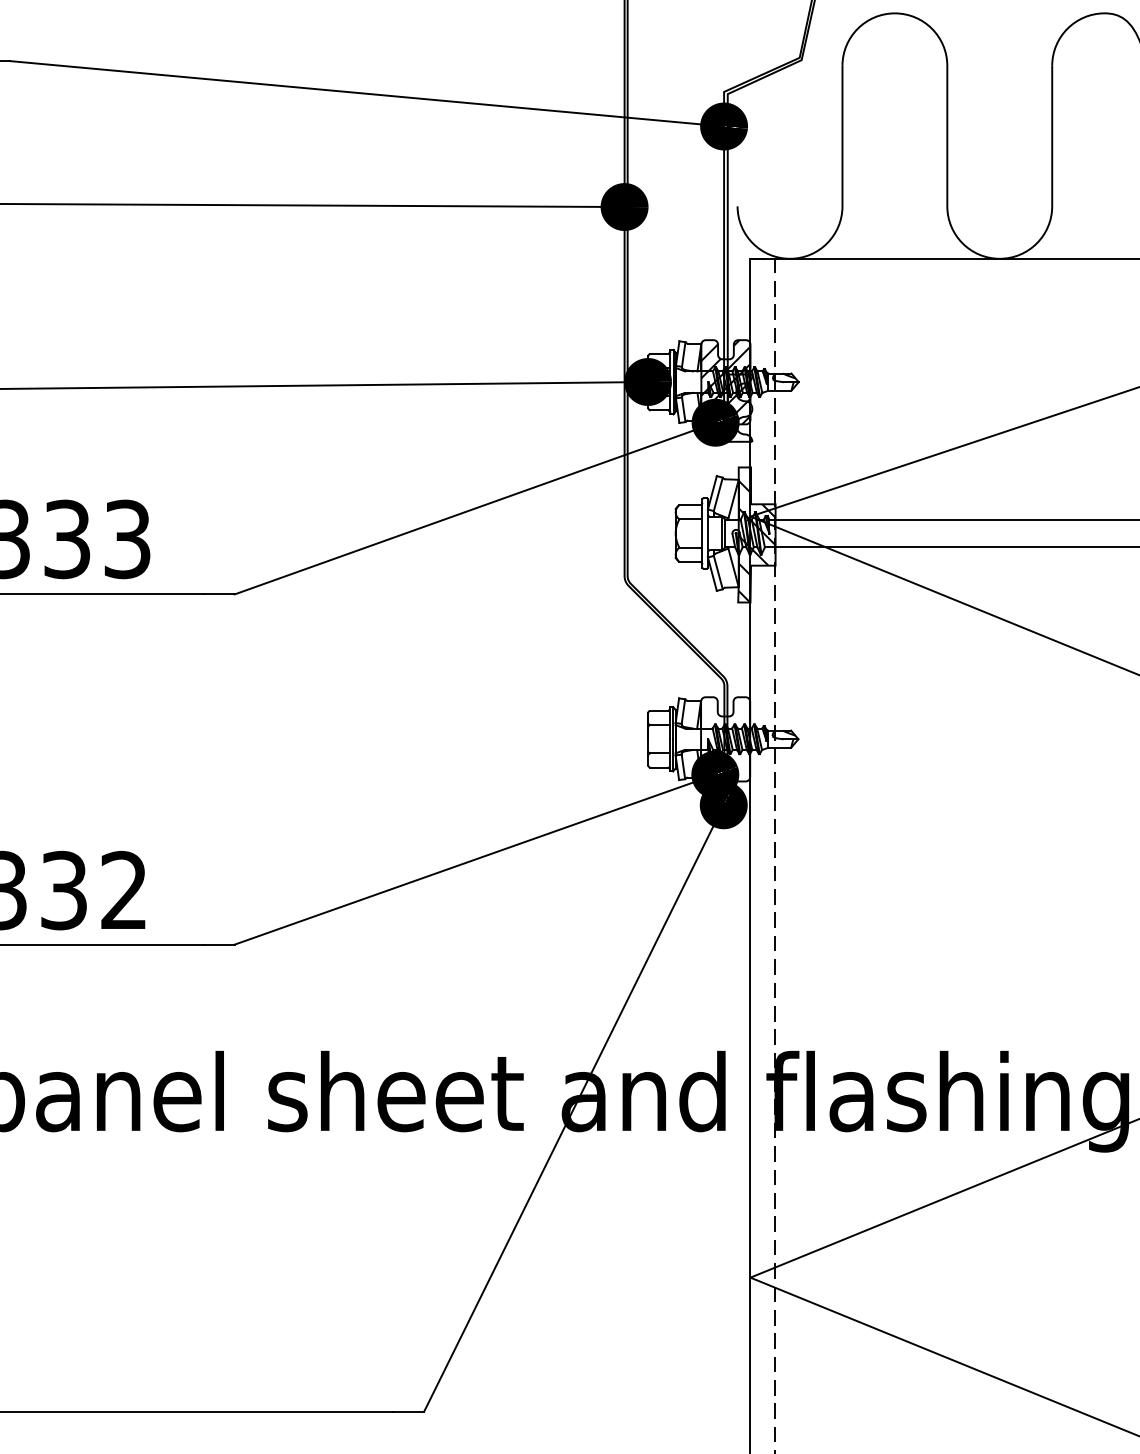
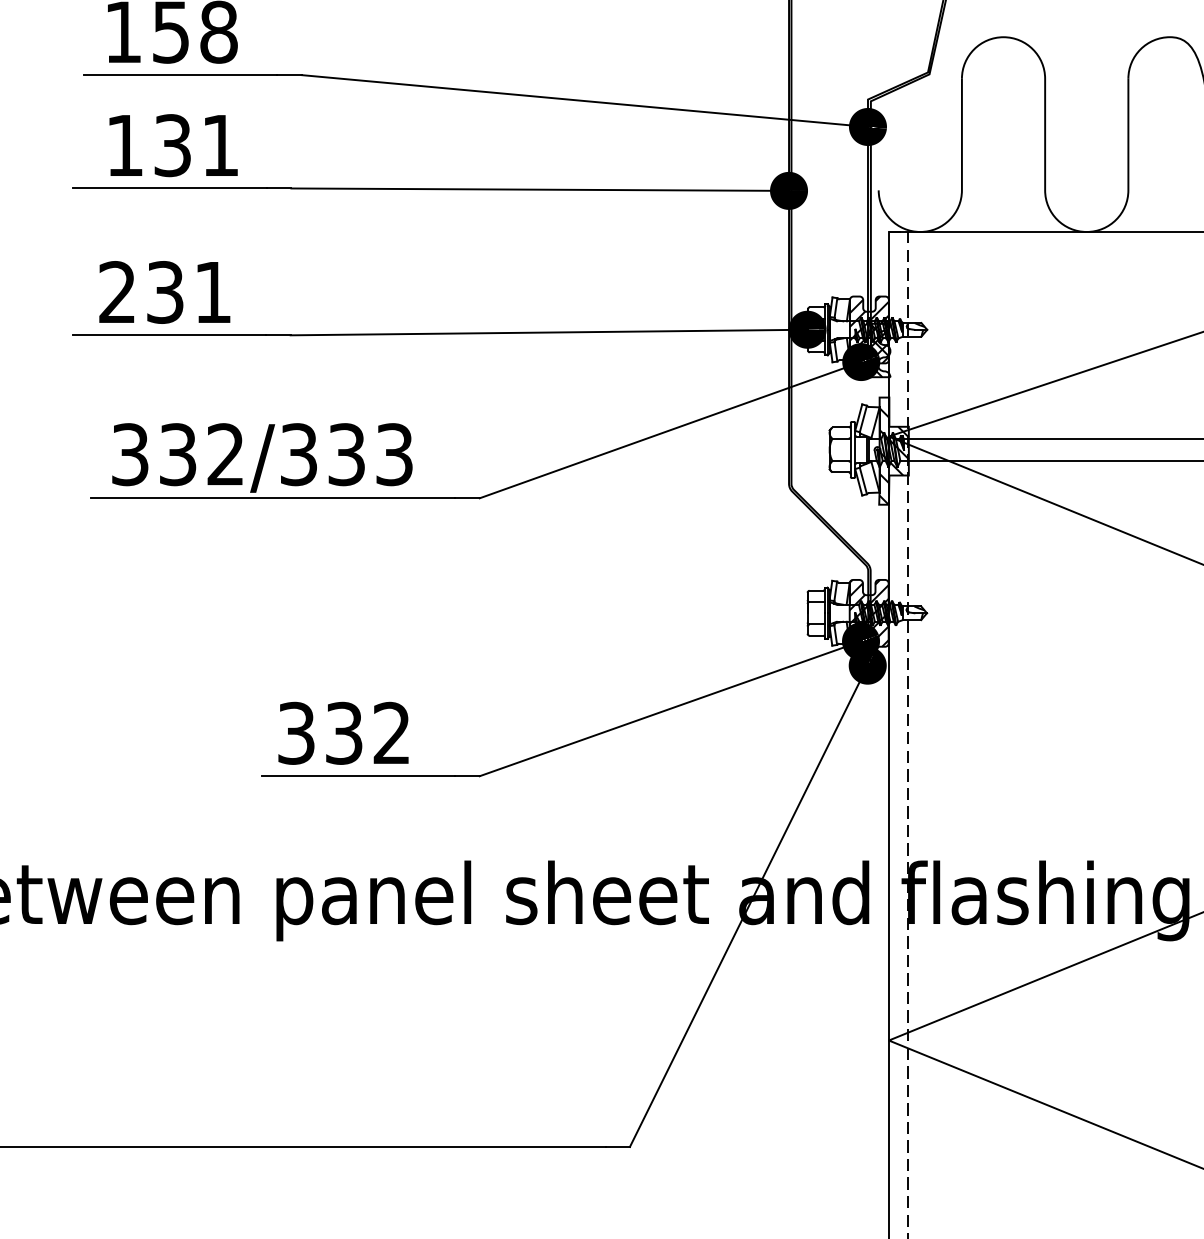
hatch: (738, 408) -> (879, 350), added
hatch: (724, 738) -> (868, 612), added

